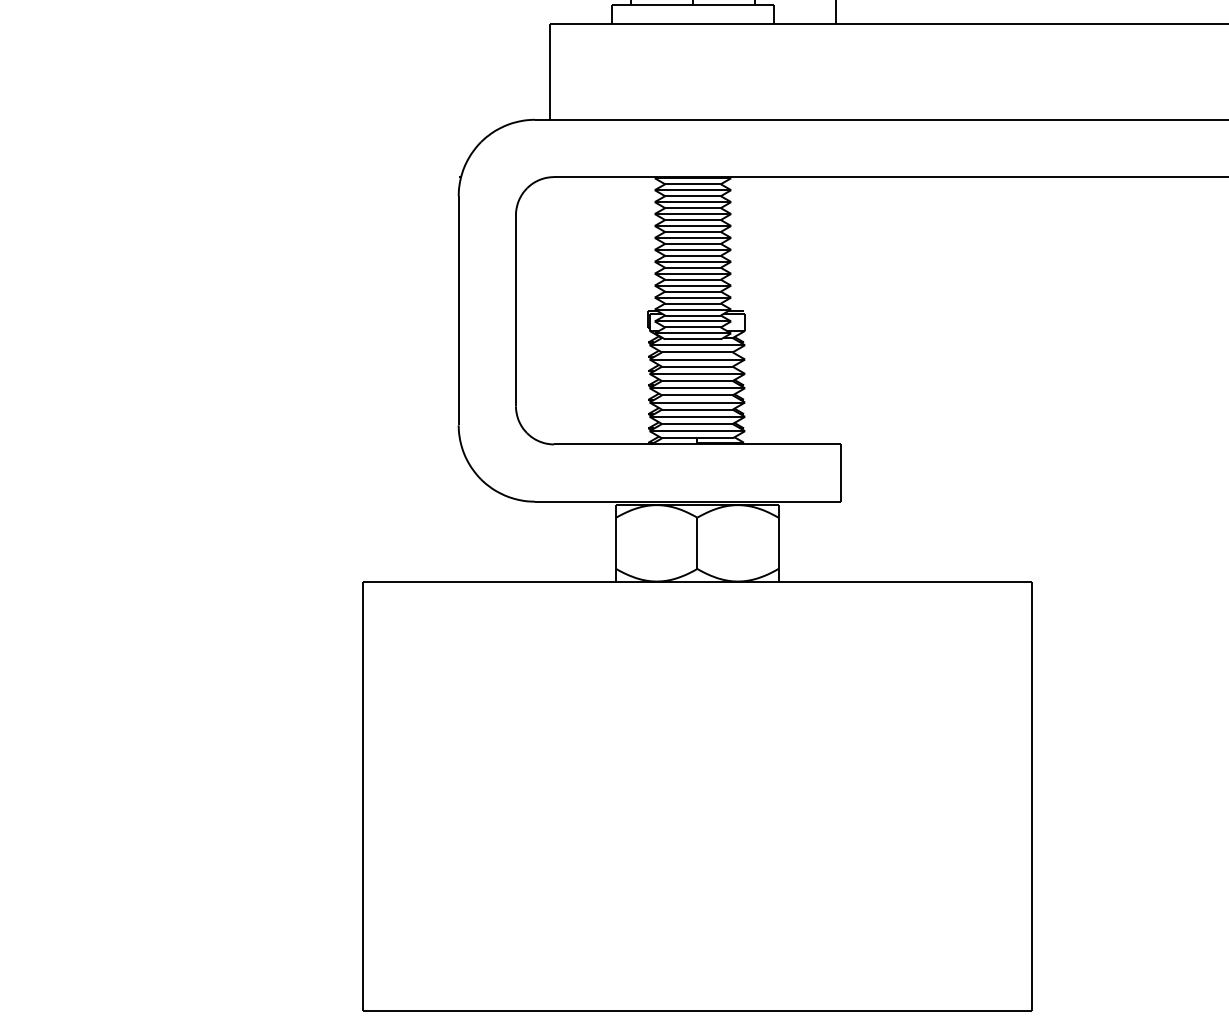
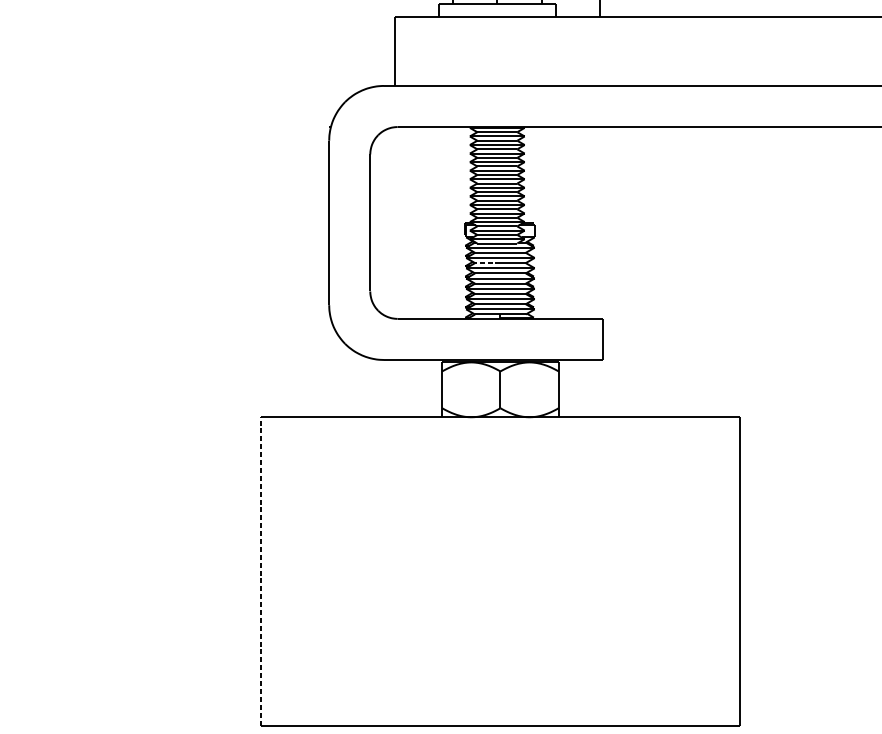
line: (679, 366) -> (487, 262), solid -> dashed
line: (363, 796) -> (260, 571), solid -> dashed

